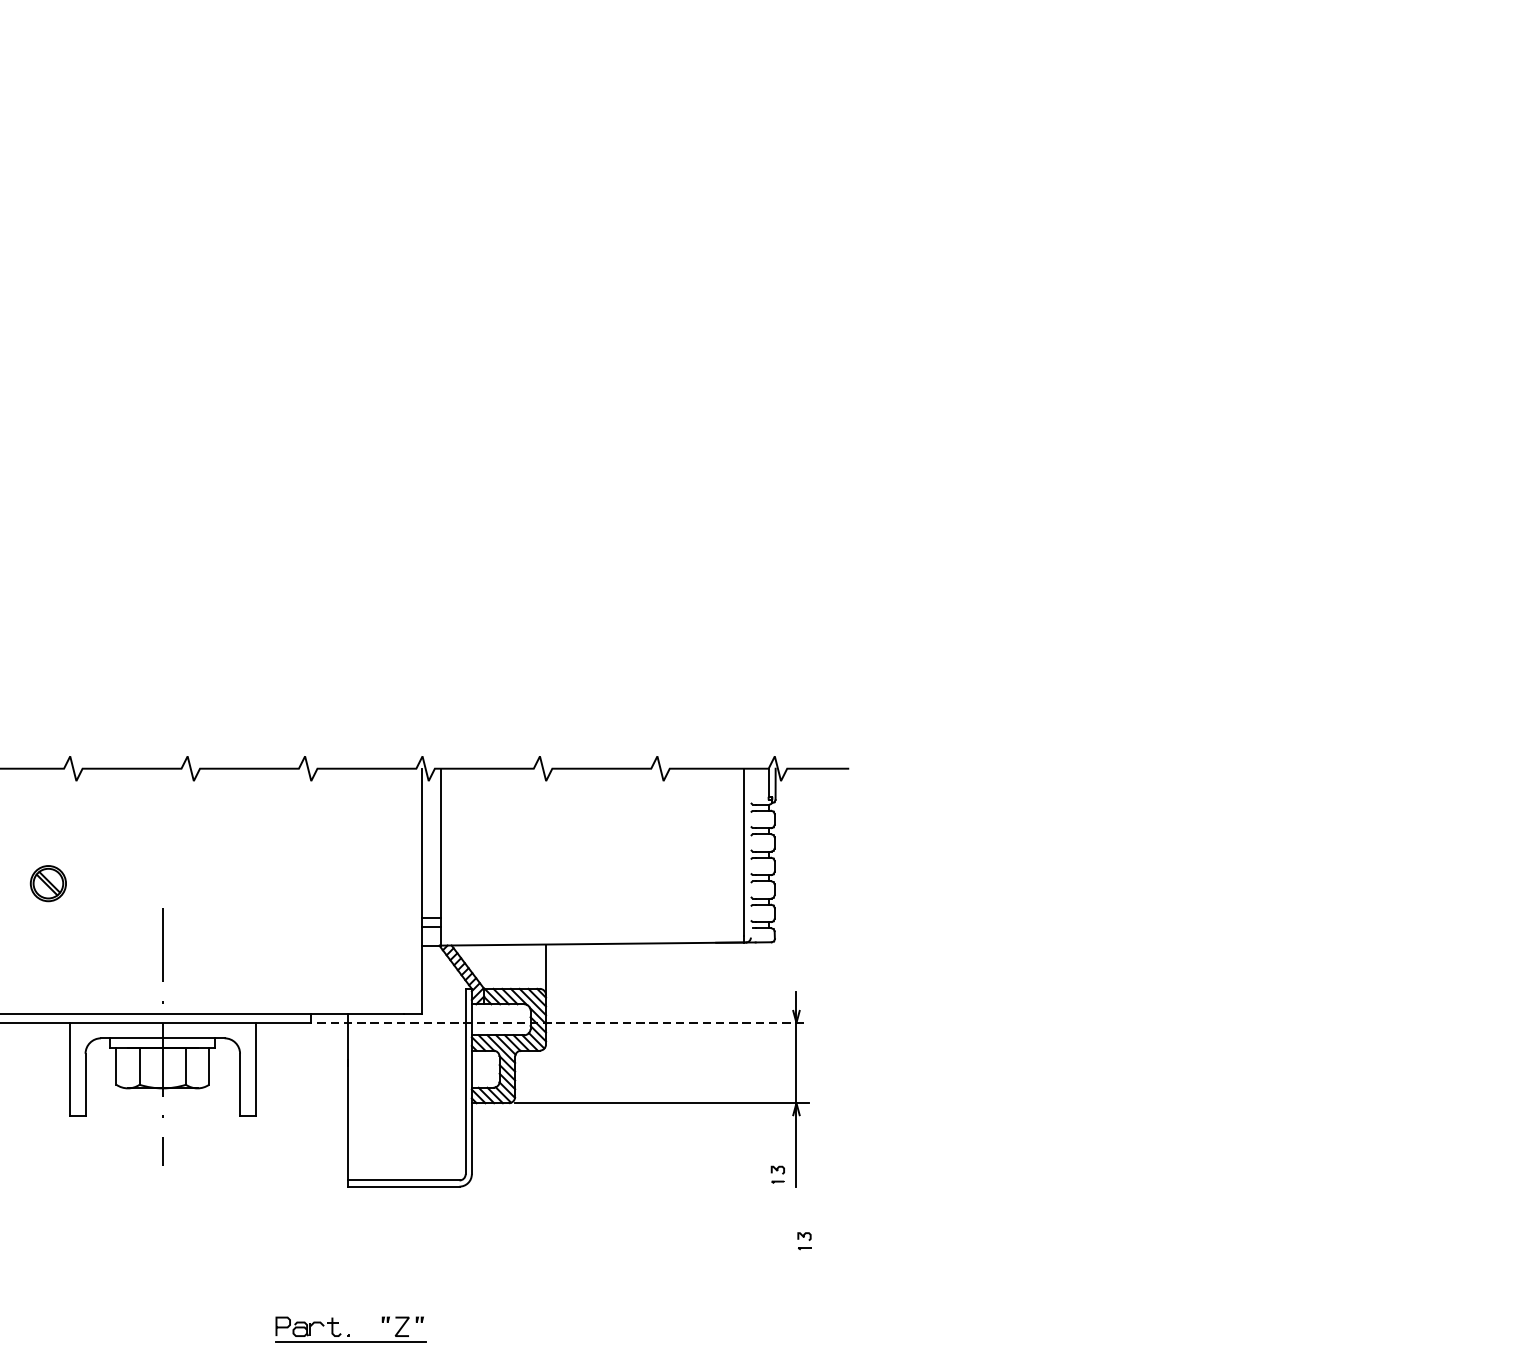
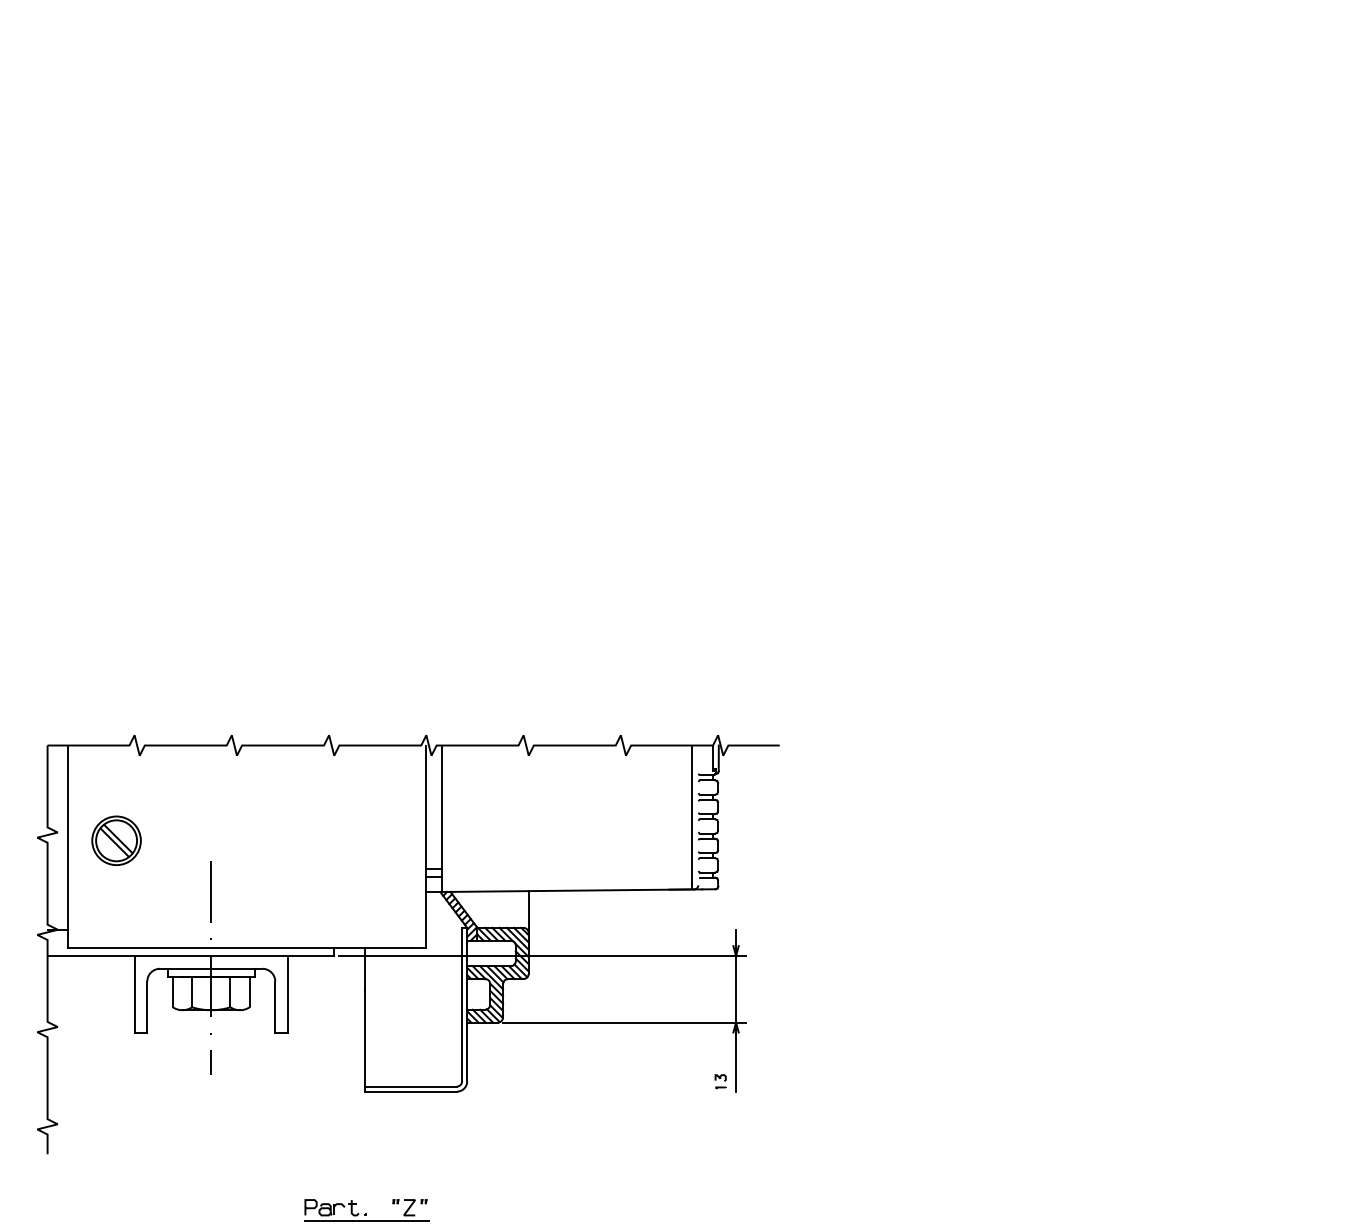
part: (48, 883) -> (116, 840), size x1.67
line: (562, 1023) -> (542, 956), dashed -> solid
part: (804, 1240) -> (742, 1136), removed

